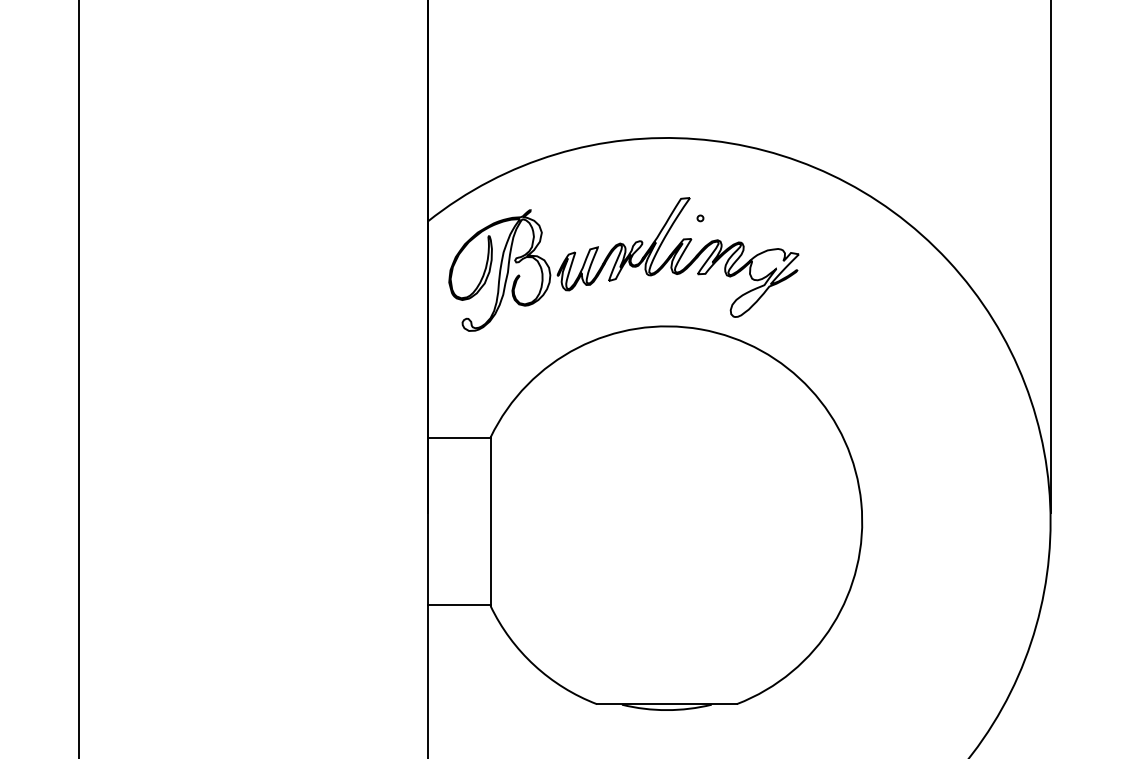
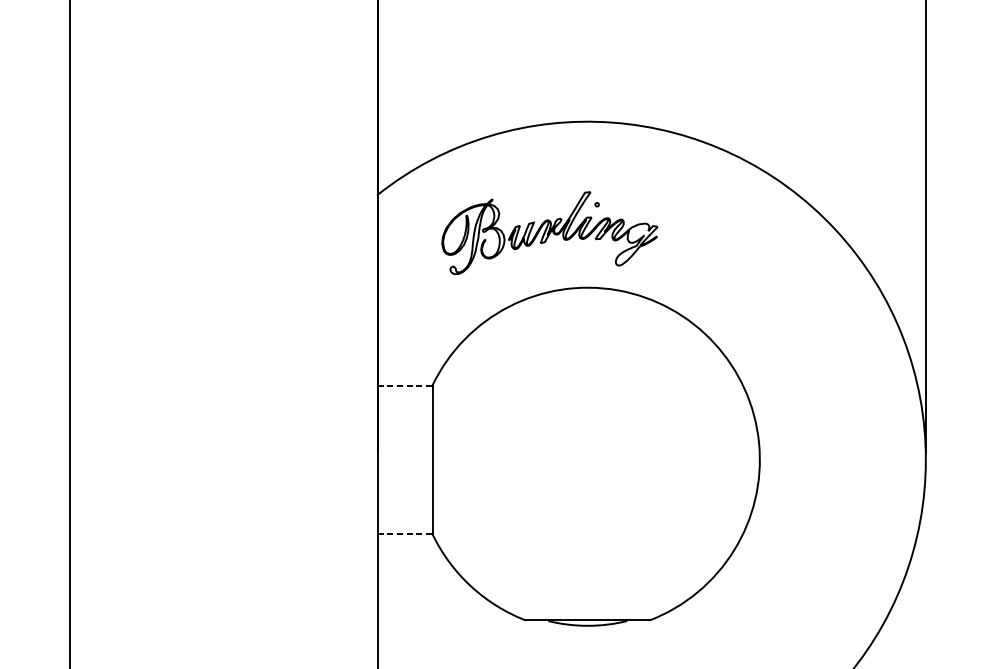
part: (623, 264) -> (549, 233), size x0.7
line: (459, 438) -> (405, 386), solid -> dashed
line: (459, 605) -> (405, 533), solid -> dashed

